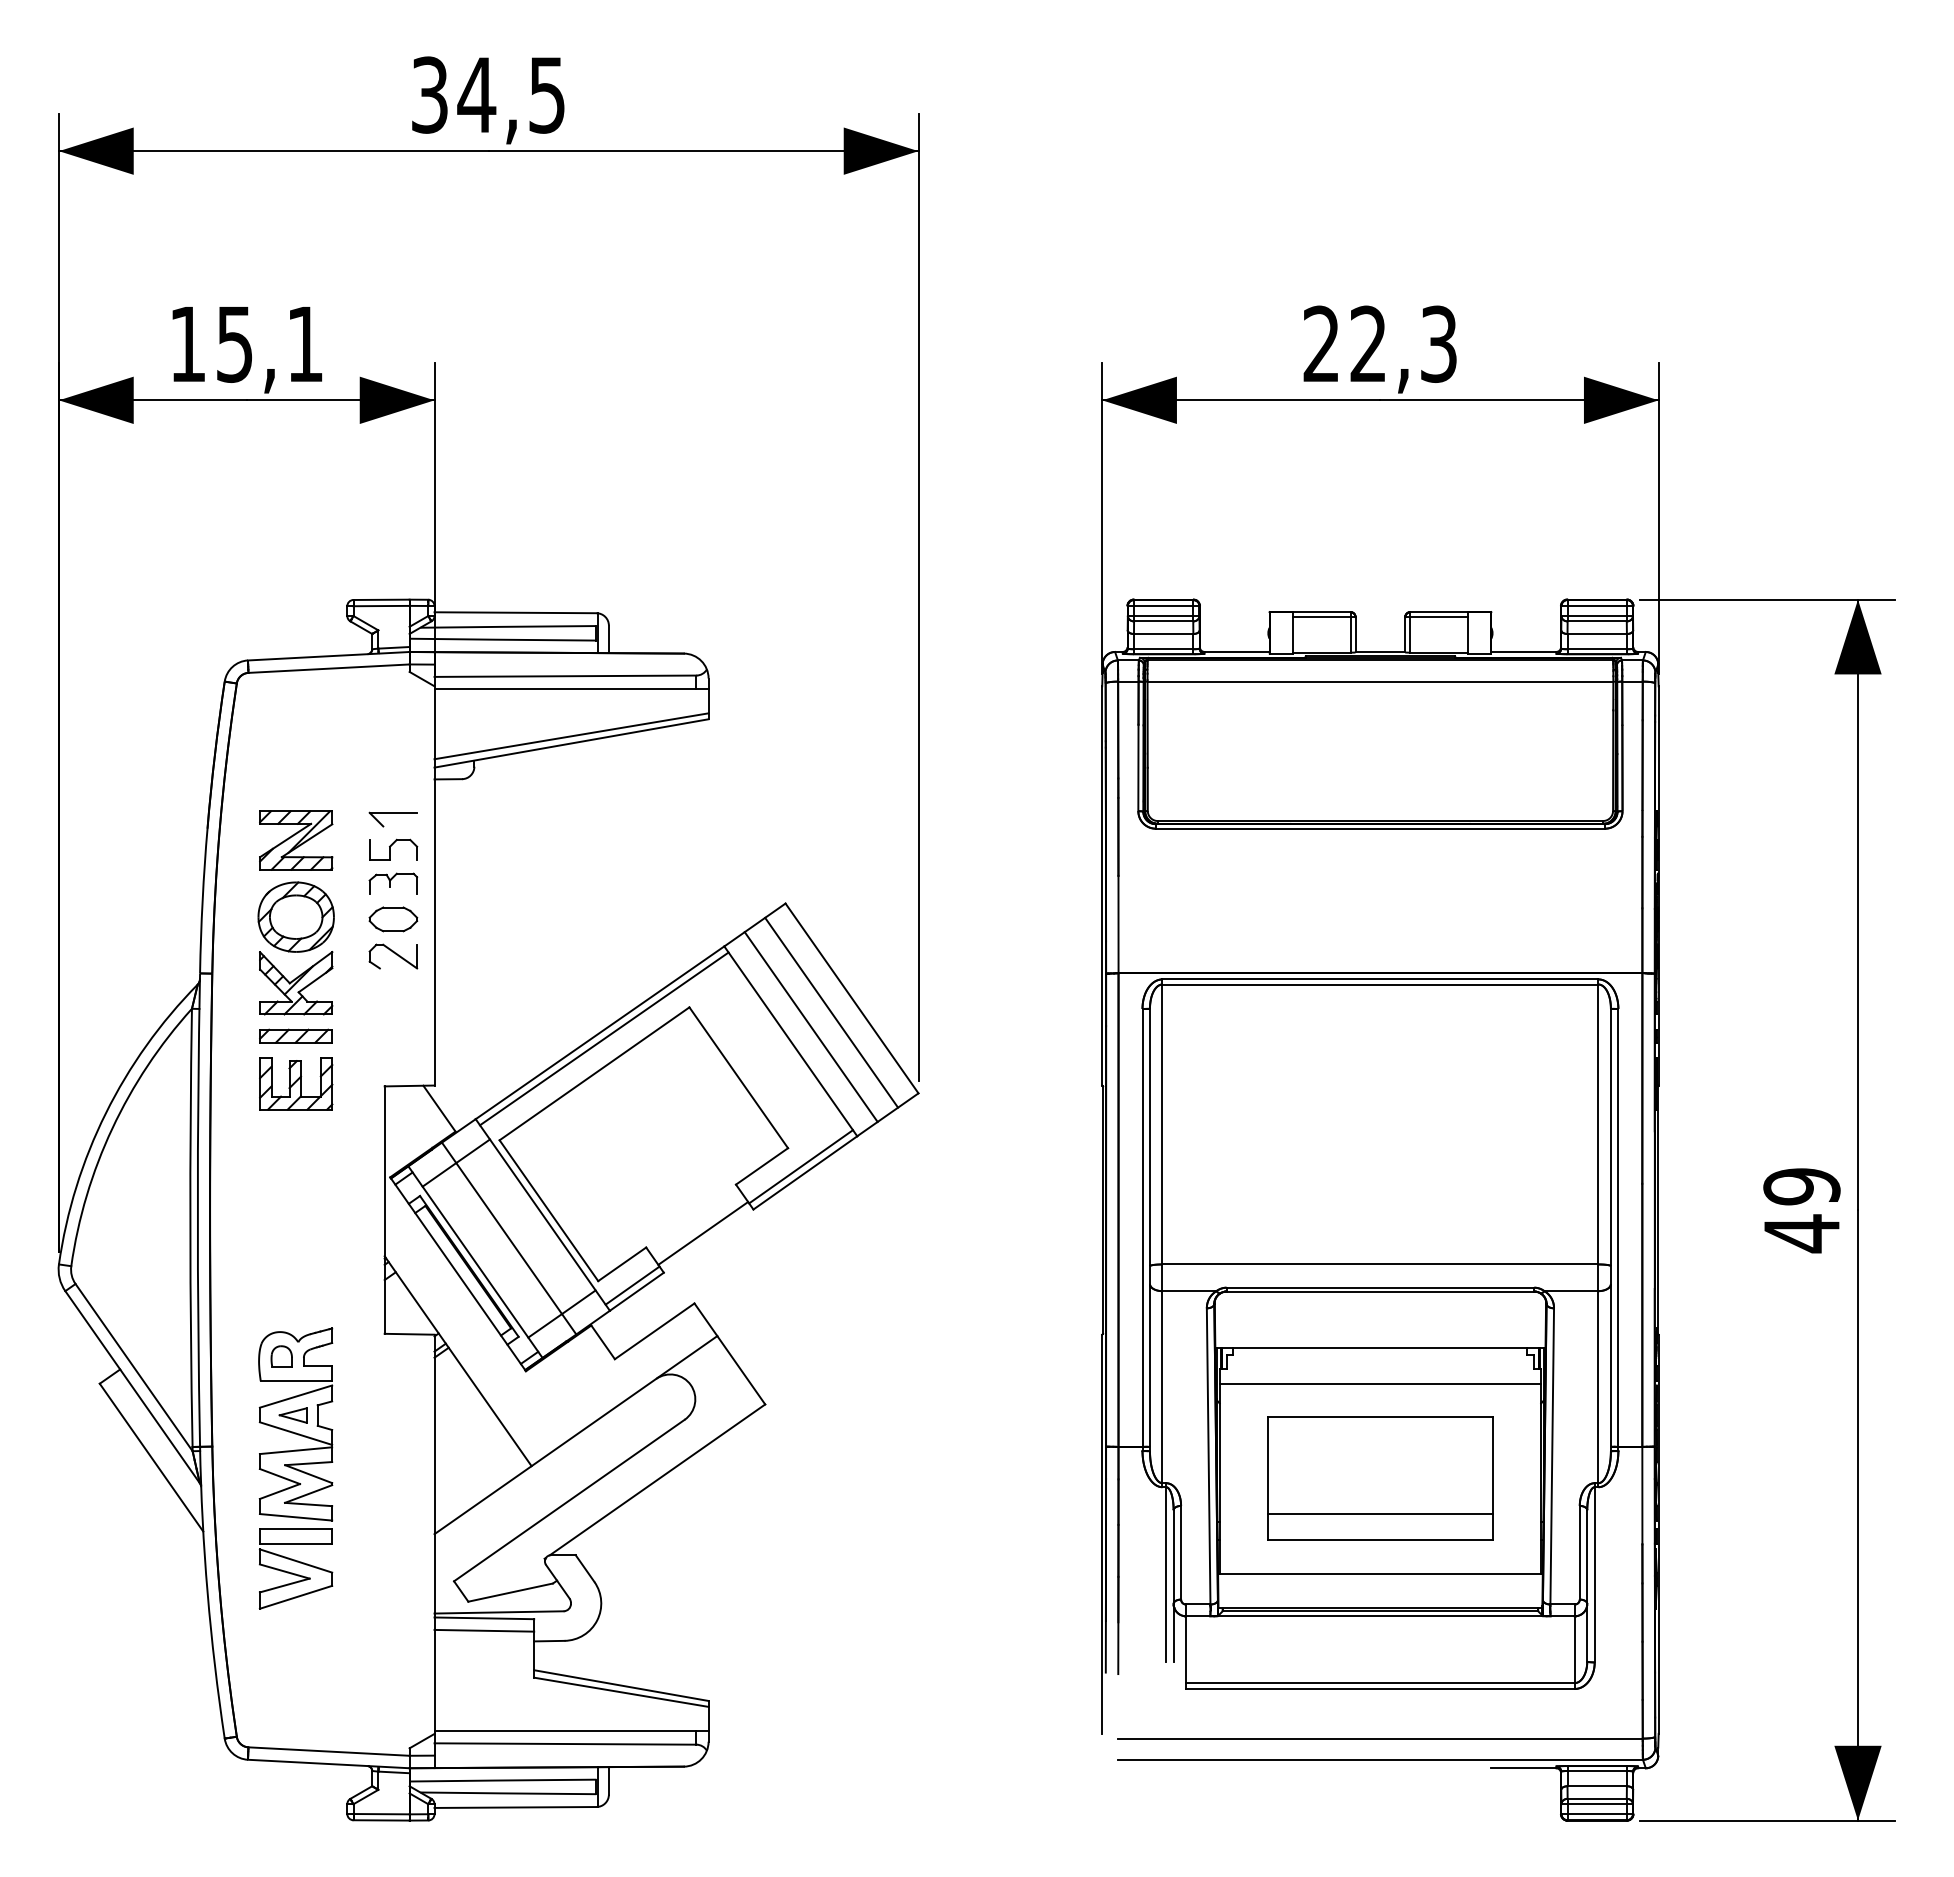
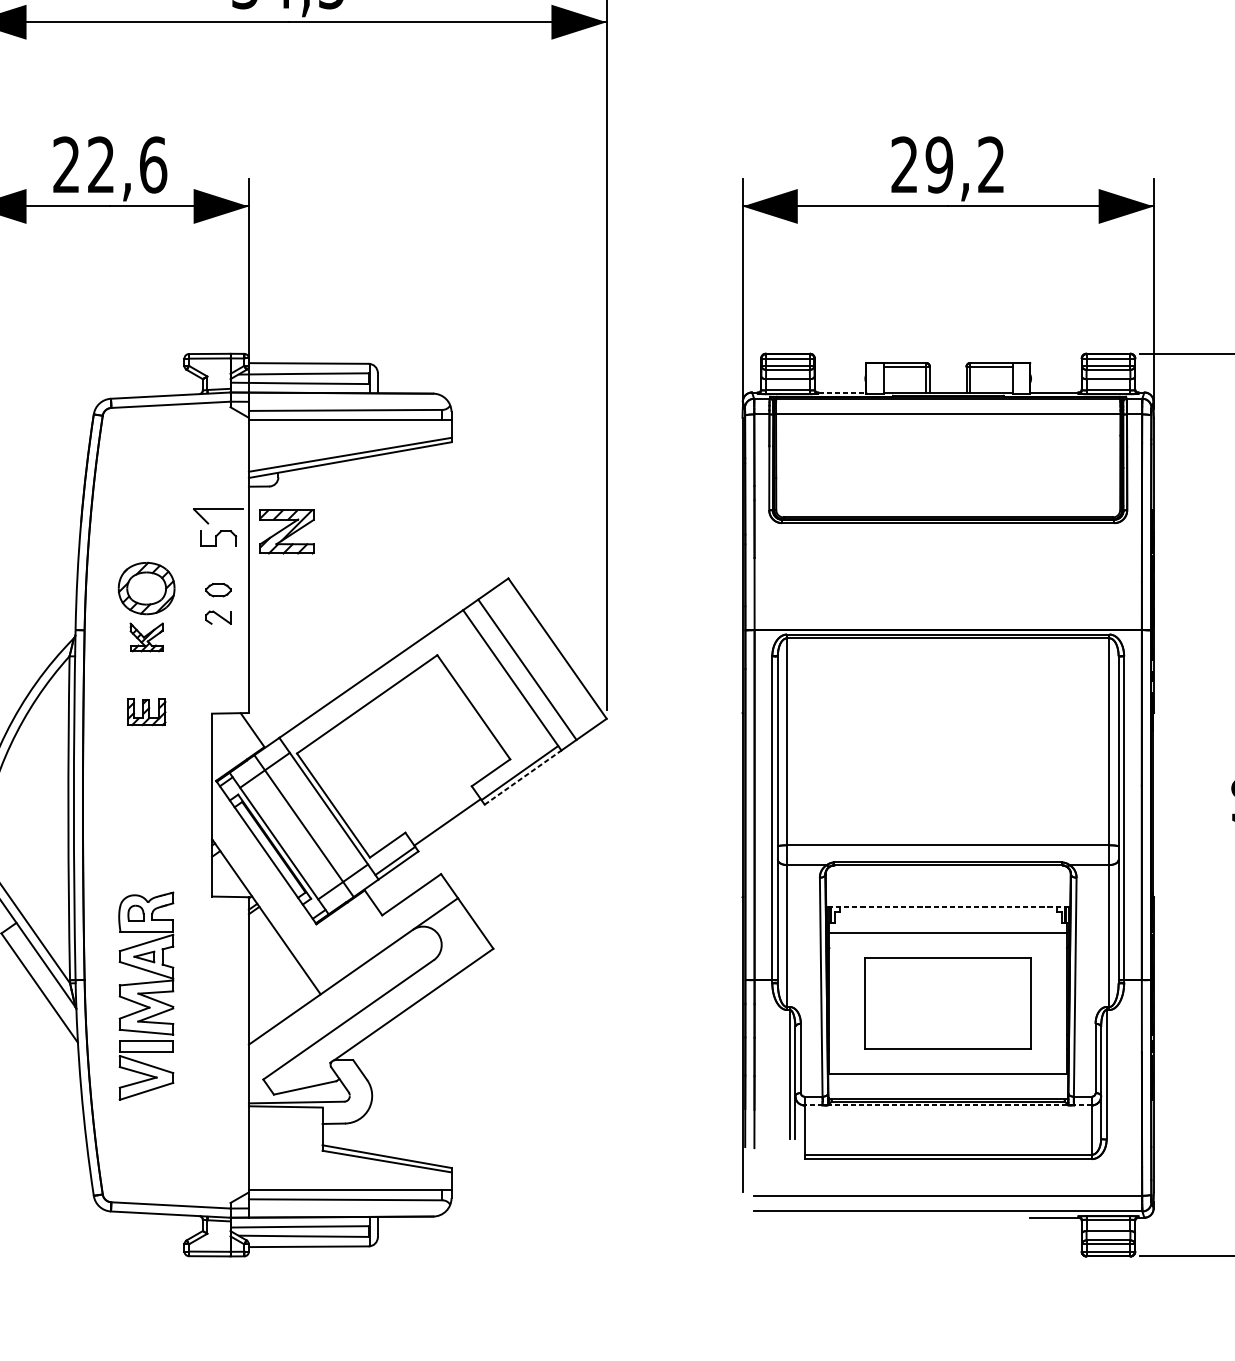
text: (247, 343) -> (110, 164), 15,1 -> 22,6
text: (1403, 343) -> (965, 164), 22,3 -> 29,2
line: (1237, 652) -> (842, 392), solid -> dashed
part: (392, 819) -> (217, 516), size x1.4
part: (296, 840) -> (287, 531), moved
part: (393, 883) -> (218, 563), removed
part: (393, 919) -> (218, 590), size x0.7
part: (393, 956) -> (218, 617), size x0.7
part: (296, 983) -> (146, 637), size x0.6
line: (831, 1012) -> (542, 659), removed
part: (295, 1035) -> (146, 676), removed
line: (604, 1038) -> (374, 678), removed
part: (296, 1083) -> (146, 711), size x0.7
line: (805, 1172) -> (523, 777), solid -> dashed
line: (1379, 1348) -> (947, 907), solid -> dashed
line: (1380, 1514) -> (948, 1030), removed
line: (1379, 1616) -> (947, 1105), solid -> dashed
line: (484, 1630) -> (285, 1115), removed

